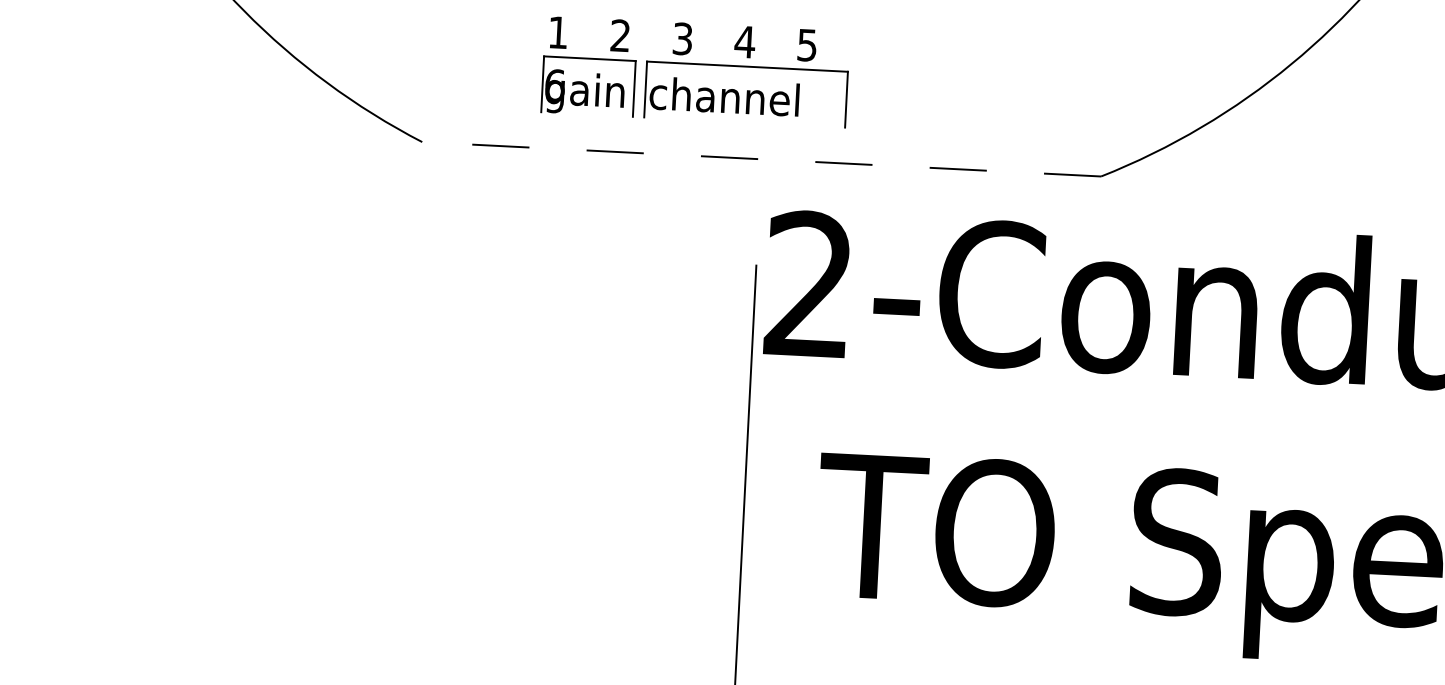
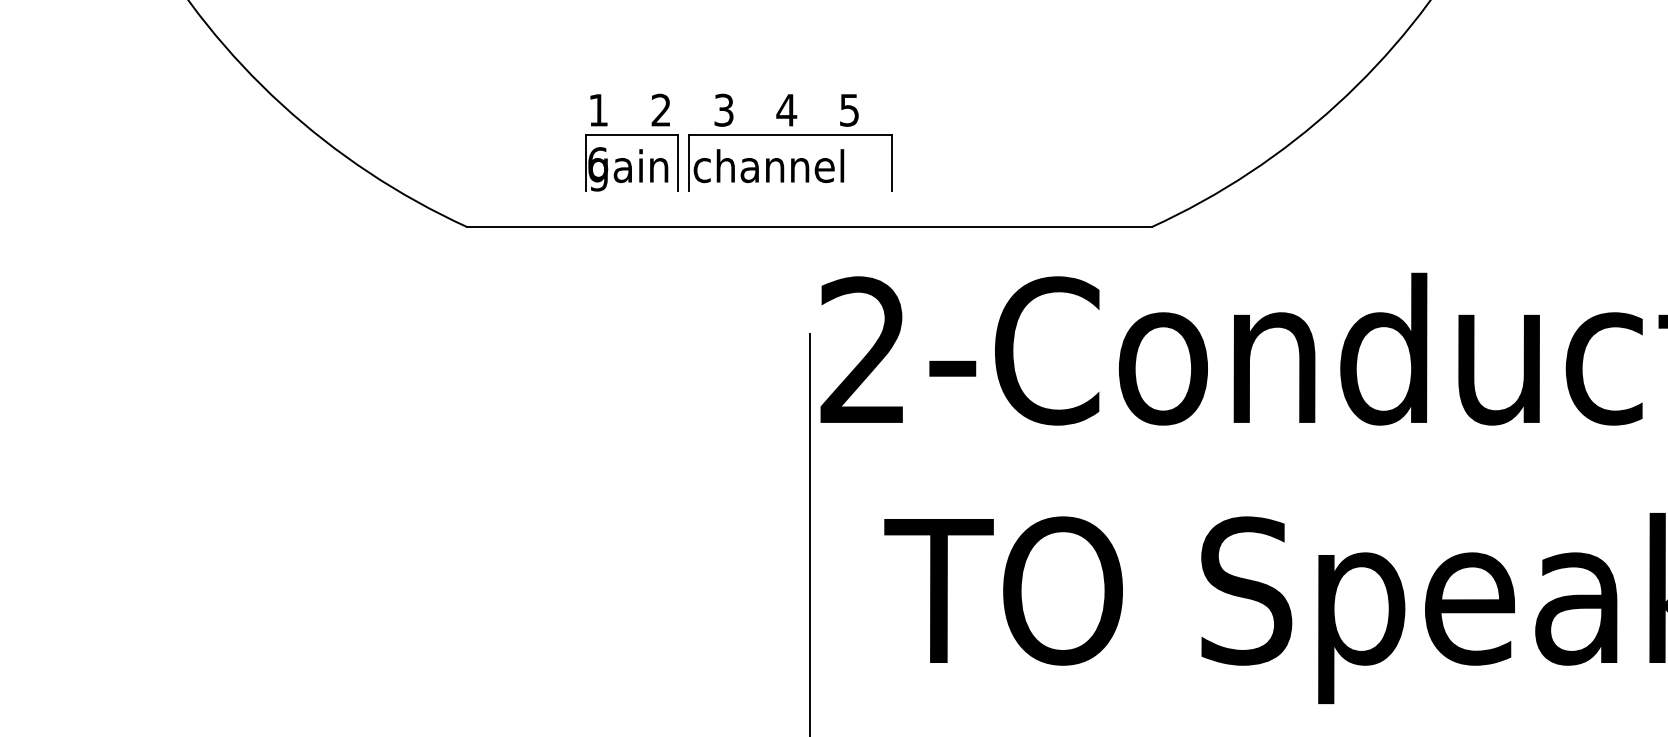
line: (760, 159) -> (808, 227), dashed -> solid

